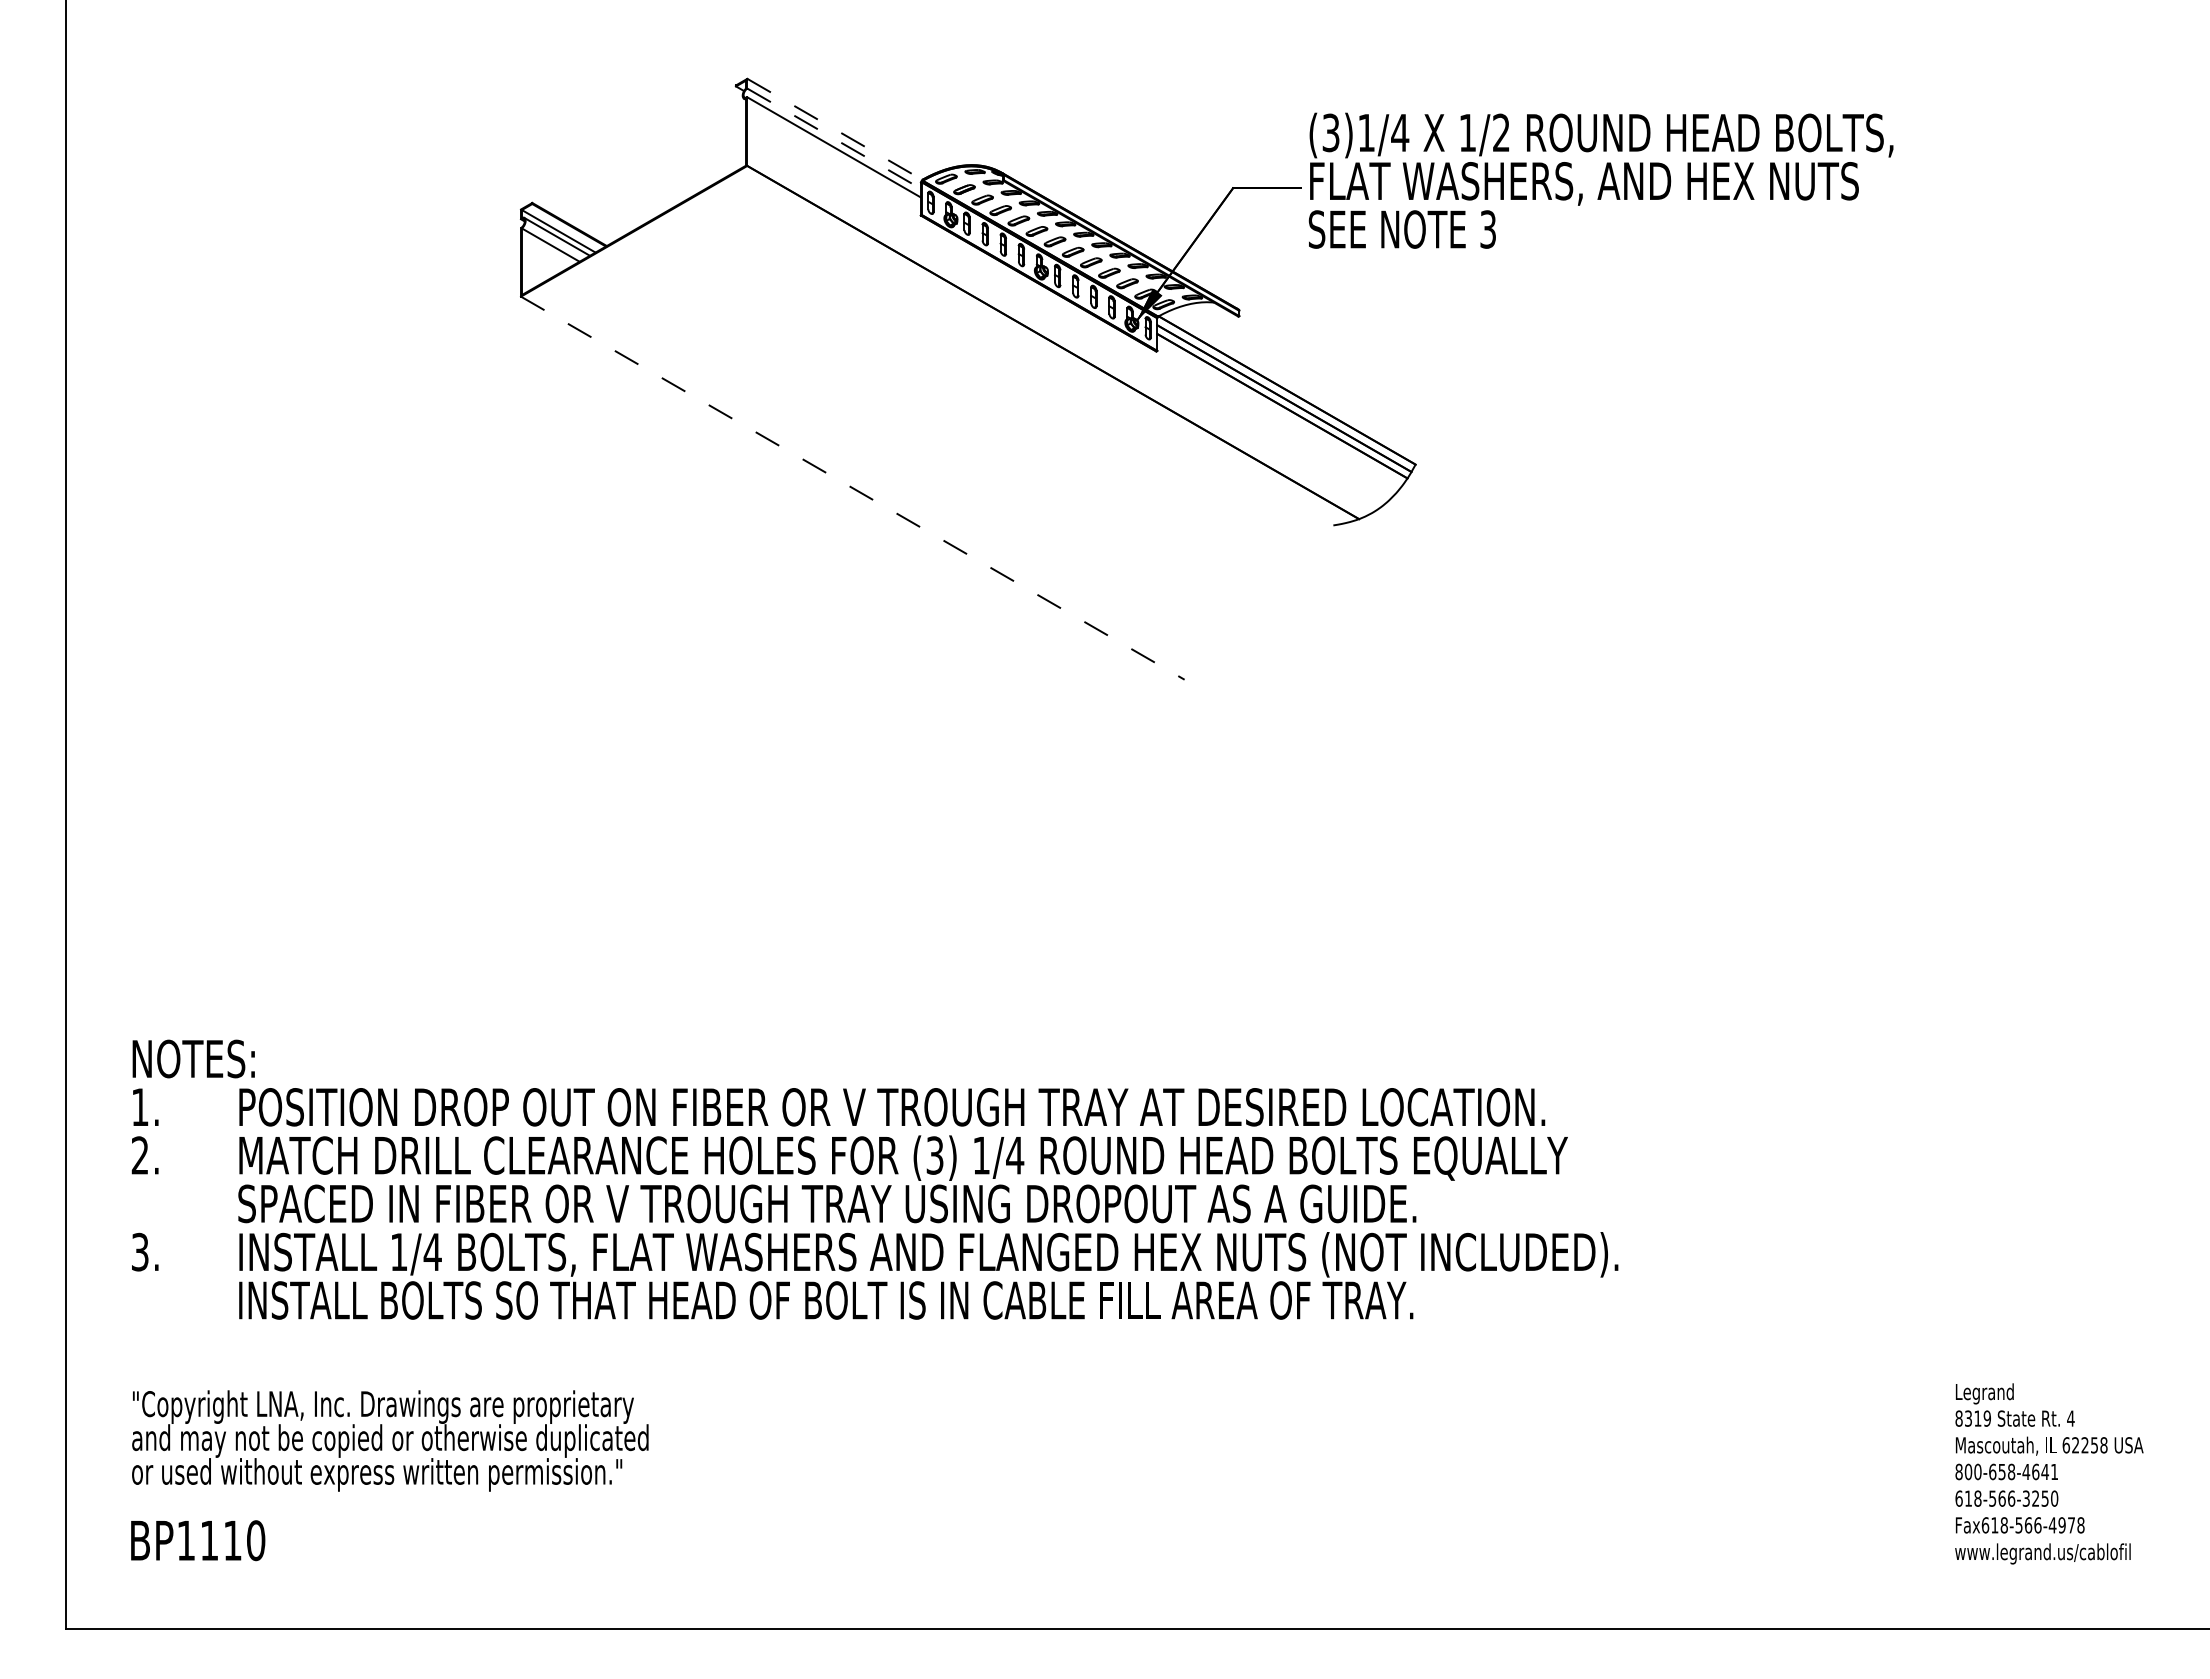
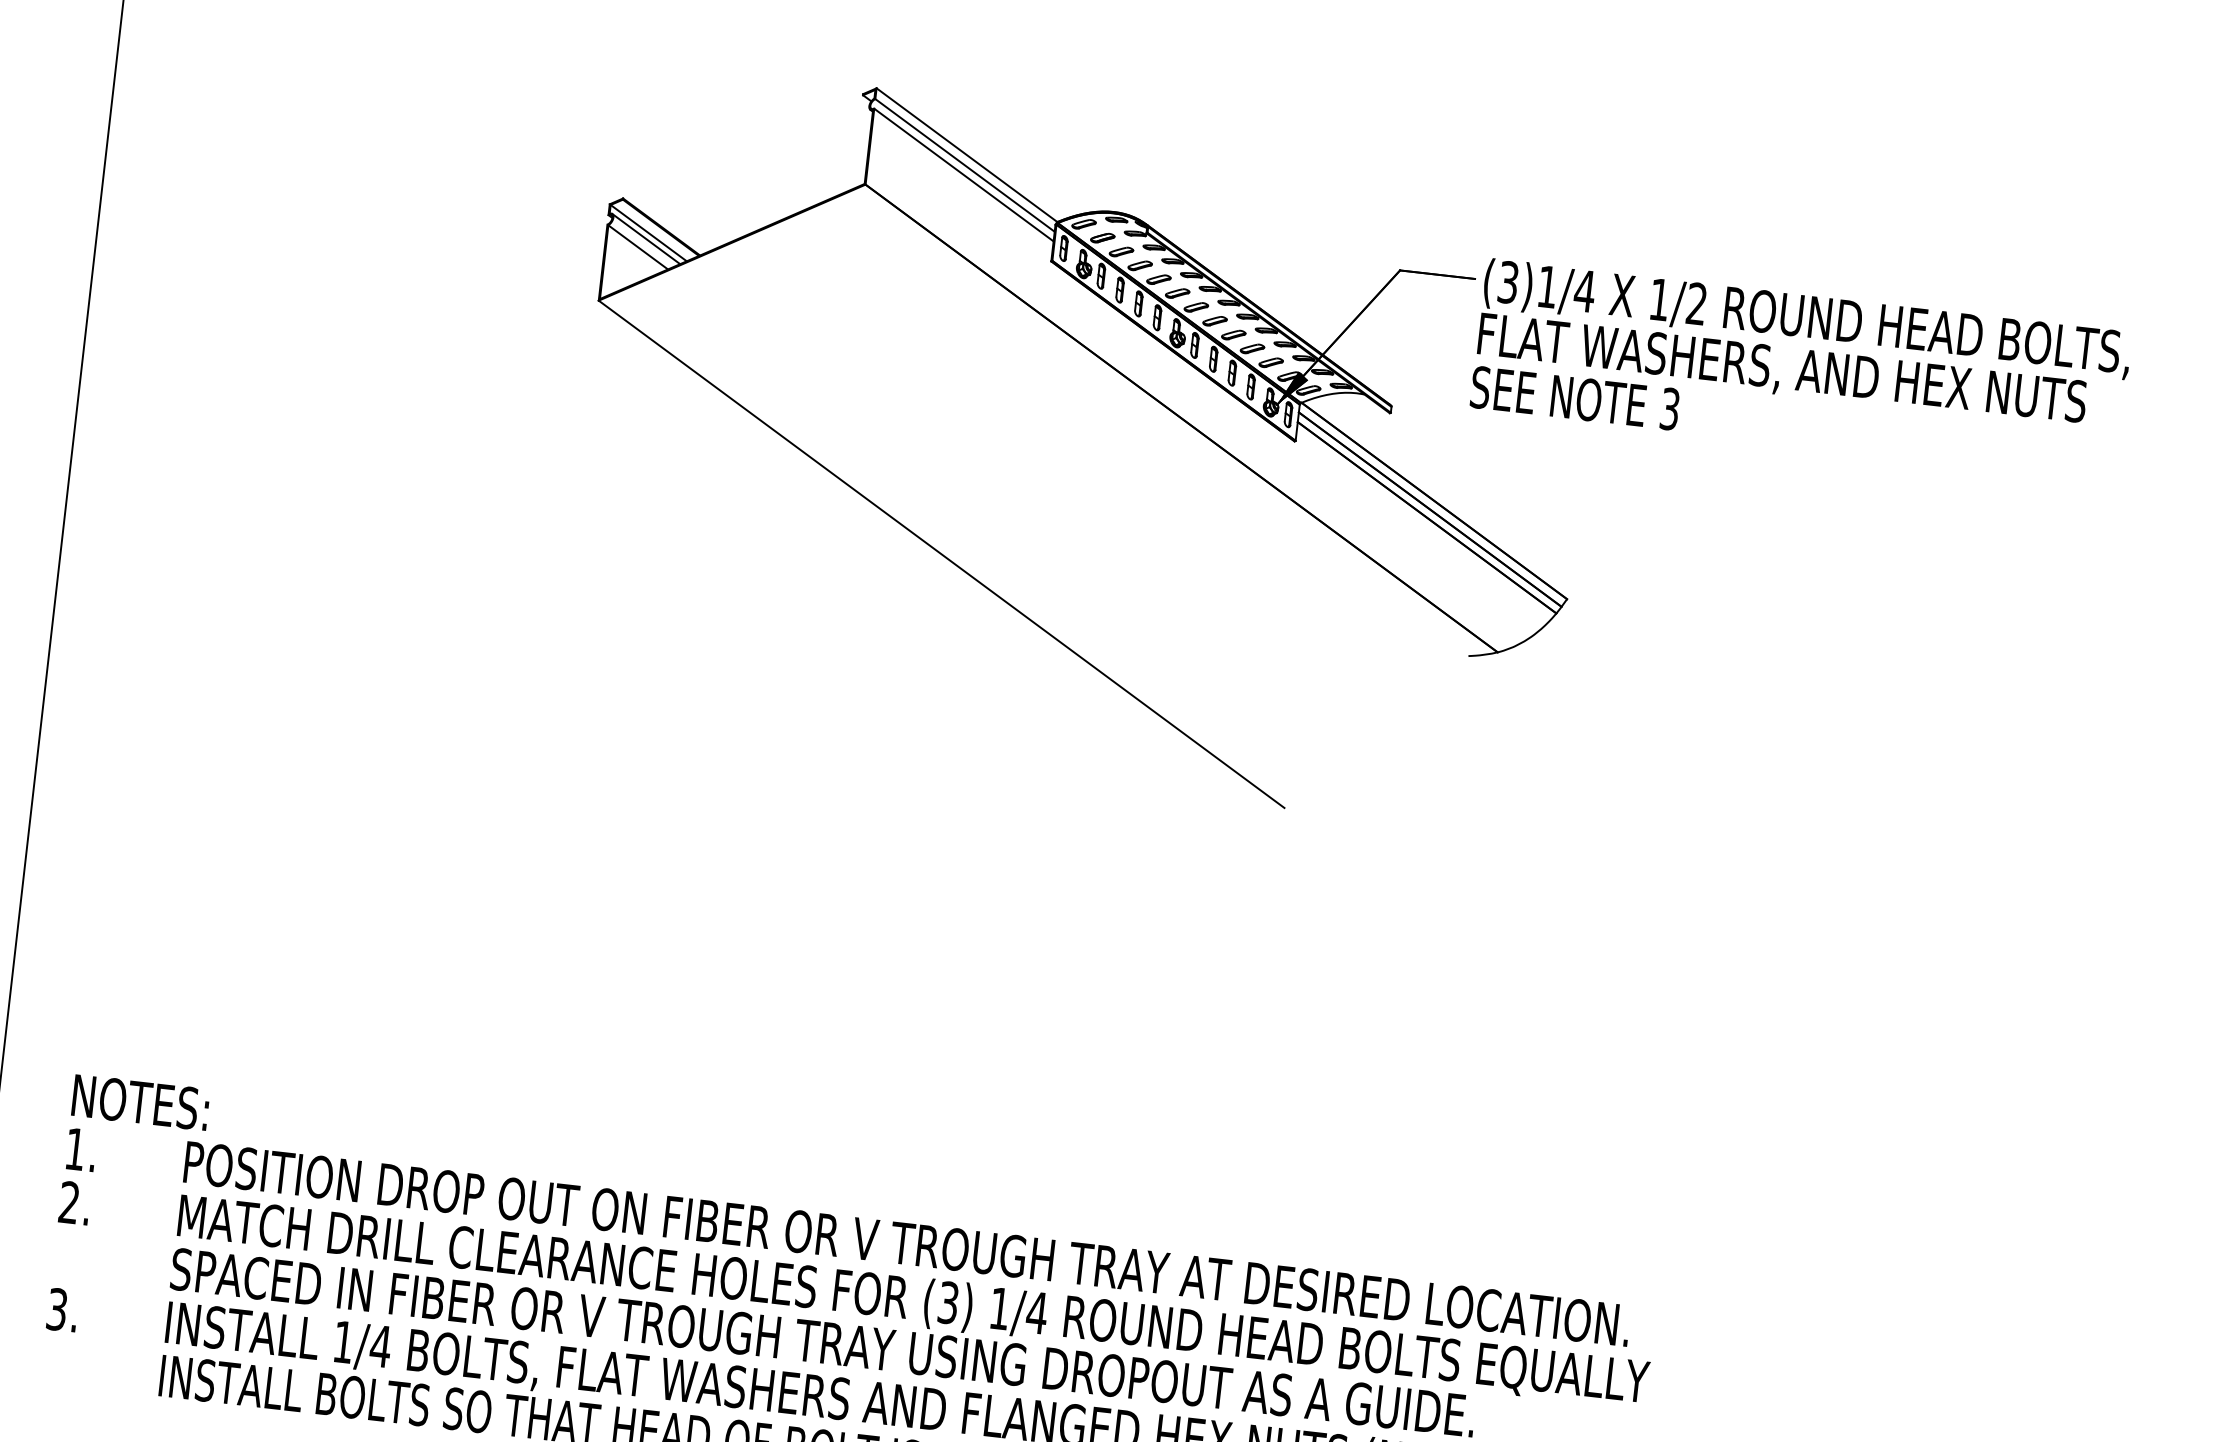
line: (835, 129) -> (967, 155), dashed -> solid
line: (834, 138) -> (965, 165), dashed -> solid
text: (1600, 180) -> (1800, 369), moved
line: (853, 488) -> (942, 554), dashed -> solid

